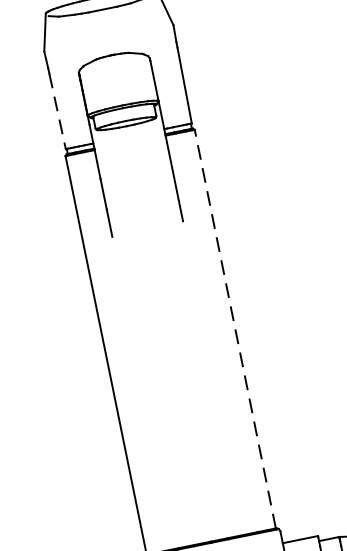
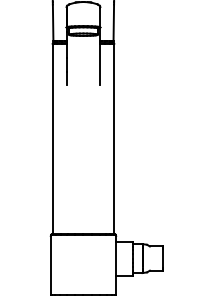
line: (58, 112) -> (53, 23), dashed -> solid
line: (235, 327) -> (114, 138), dashed -> solid

